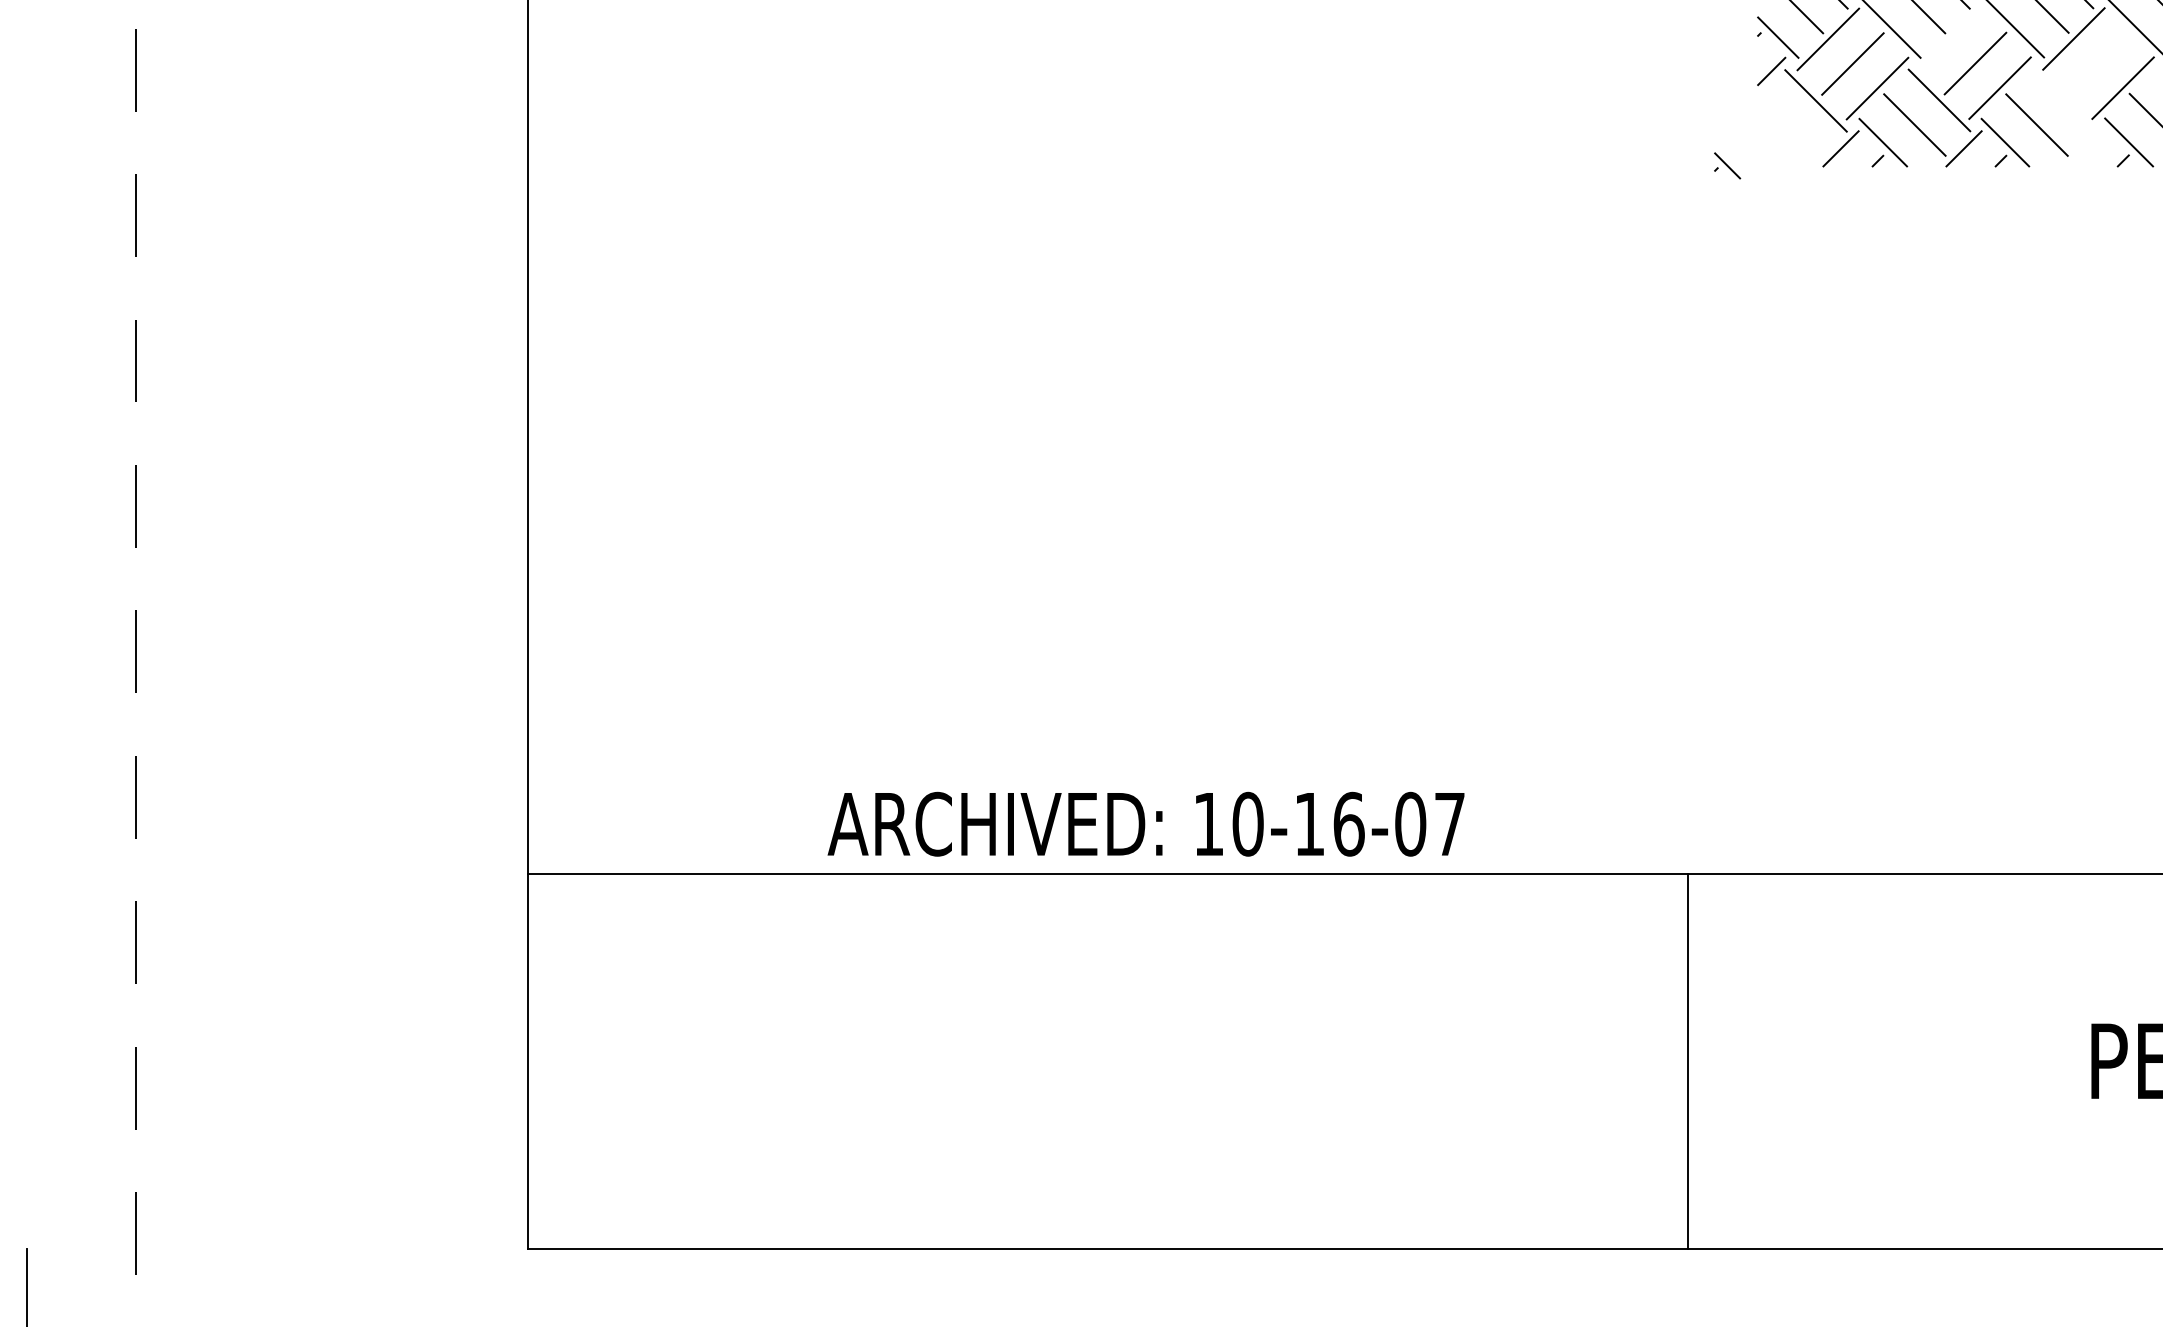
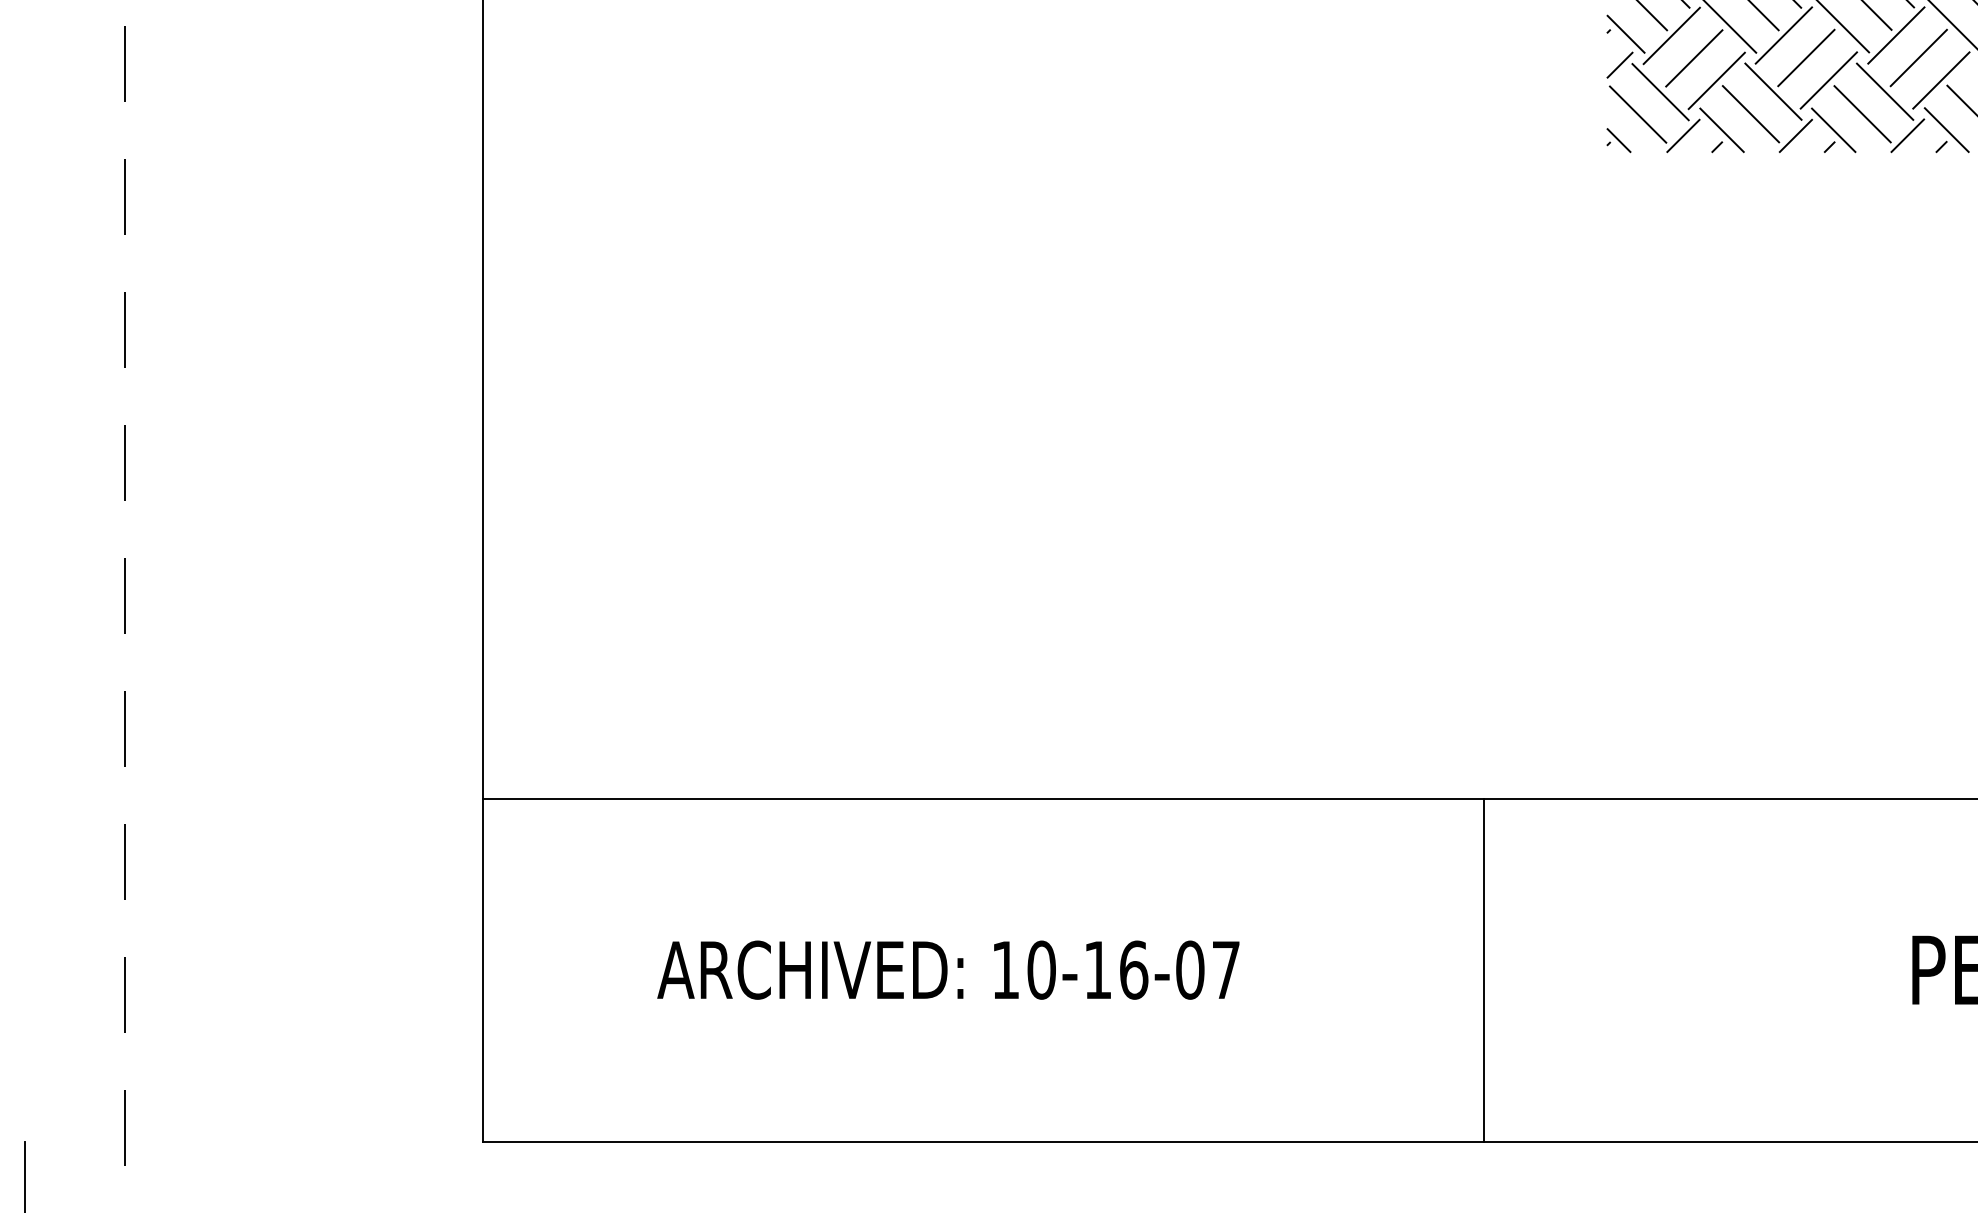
line: (1950, 38) -> (1783, 35), added
line: (2098, 63) -> (1918, 57), added
line: (2061, 100) -> (1885, 91), added
line: (1791, 125) -> (1638, 114), added
line: (2086, 148) -> (1907, 135), added
part: (1727, 165) -> (1618, 140), moved
text: (1145, 823) -> (947, 969), moved
line: (1687, 1061) -> (1483, 970), moved

